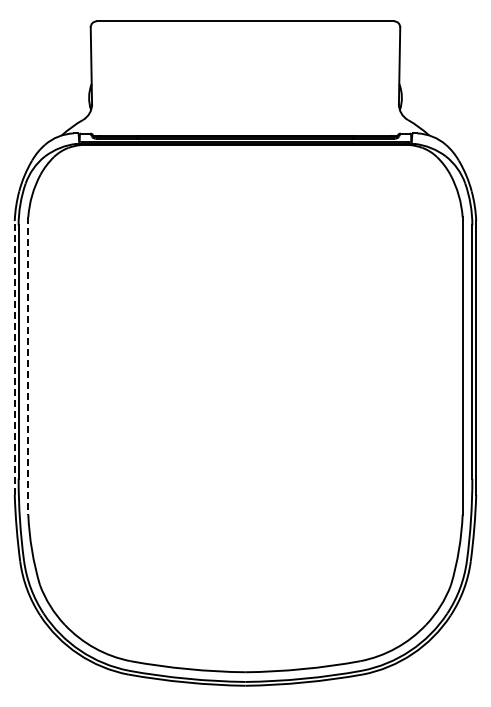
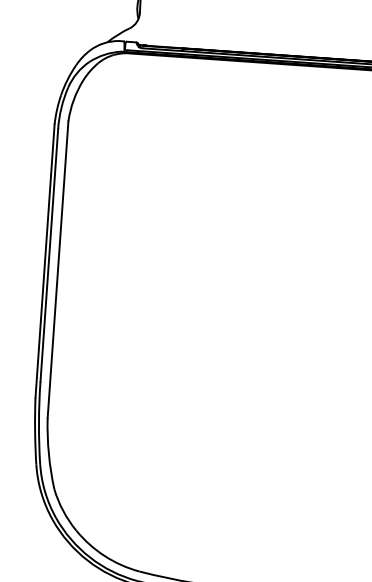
line: (14, 358) -> (44, 261), dashed -> solid
line: (28, 365) -> (58, 269), dashed -> solid

